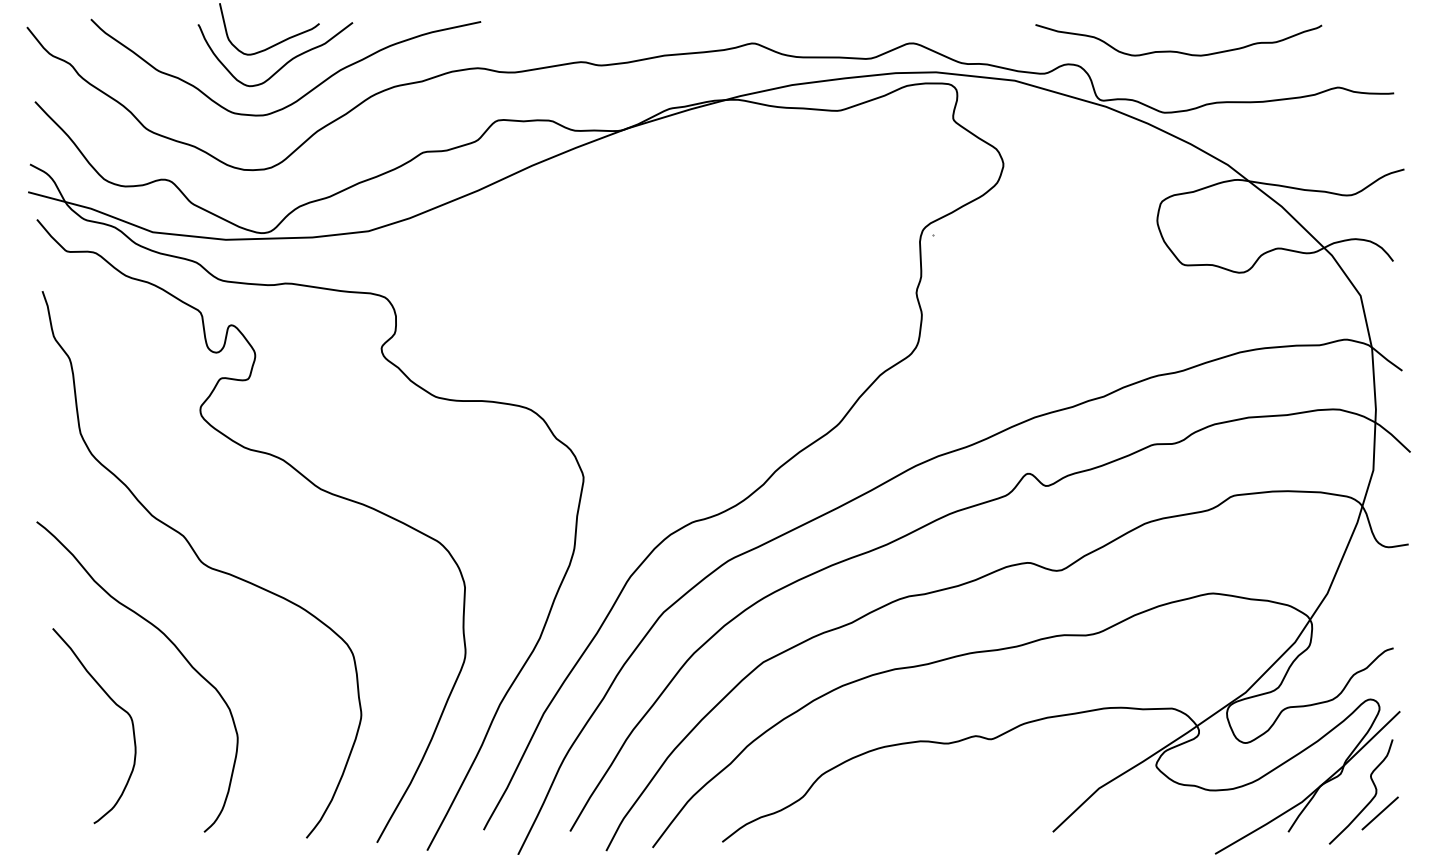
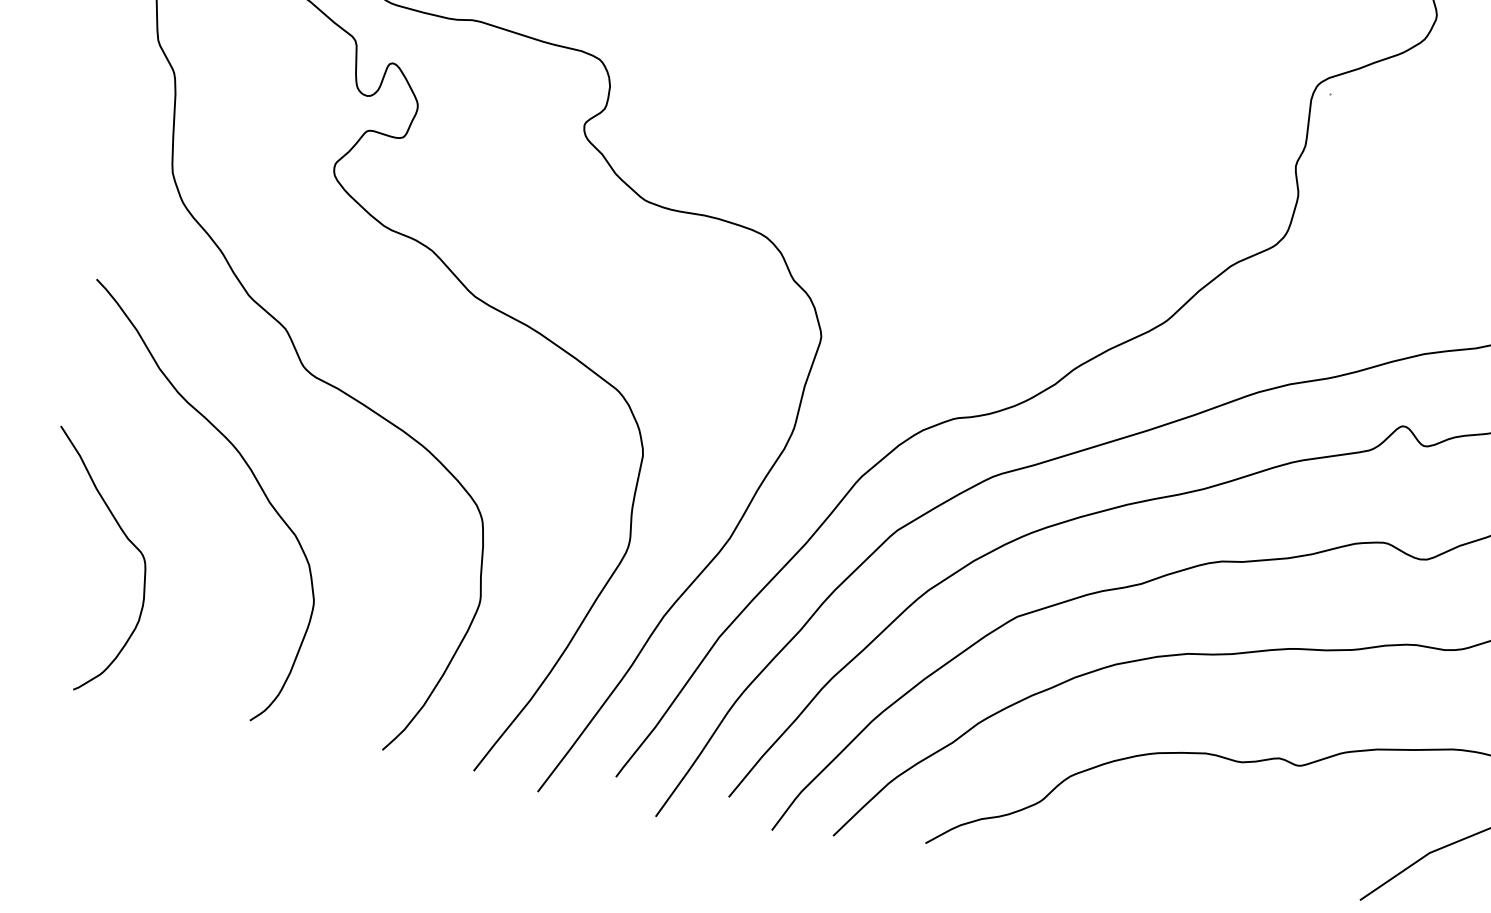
curve: (115, 704) -> (126, 538), moved

